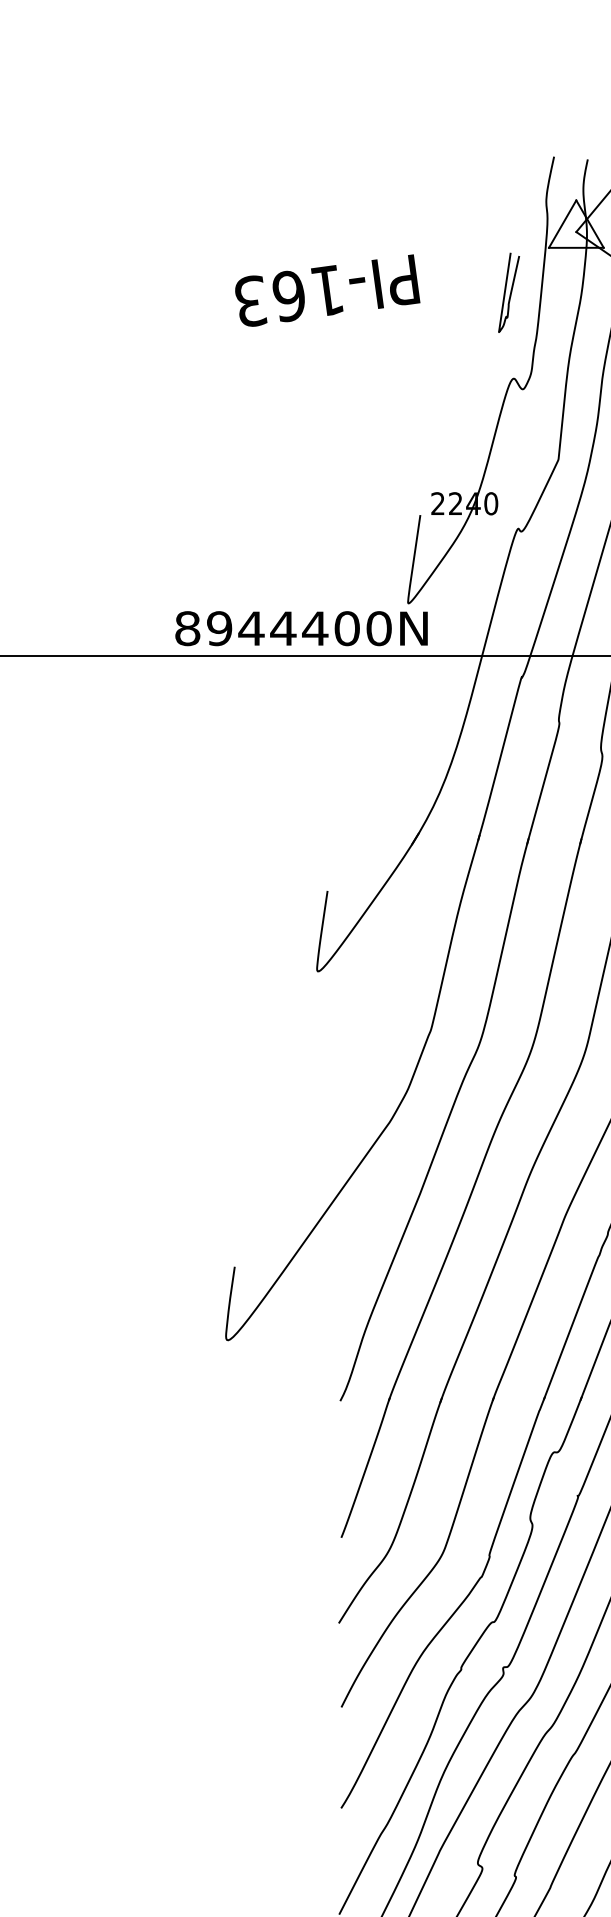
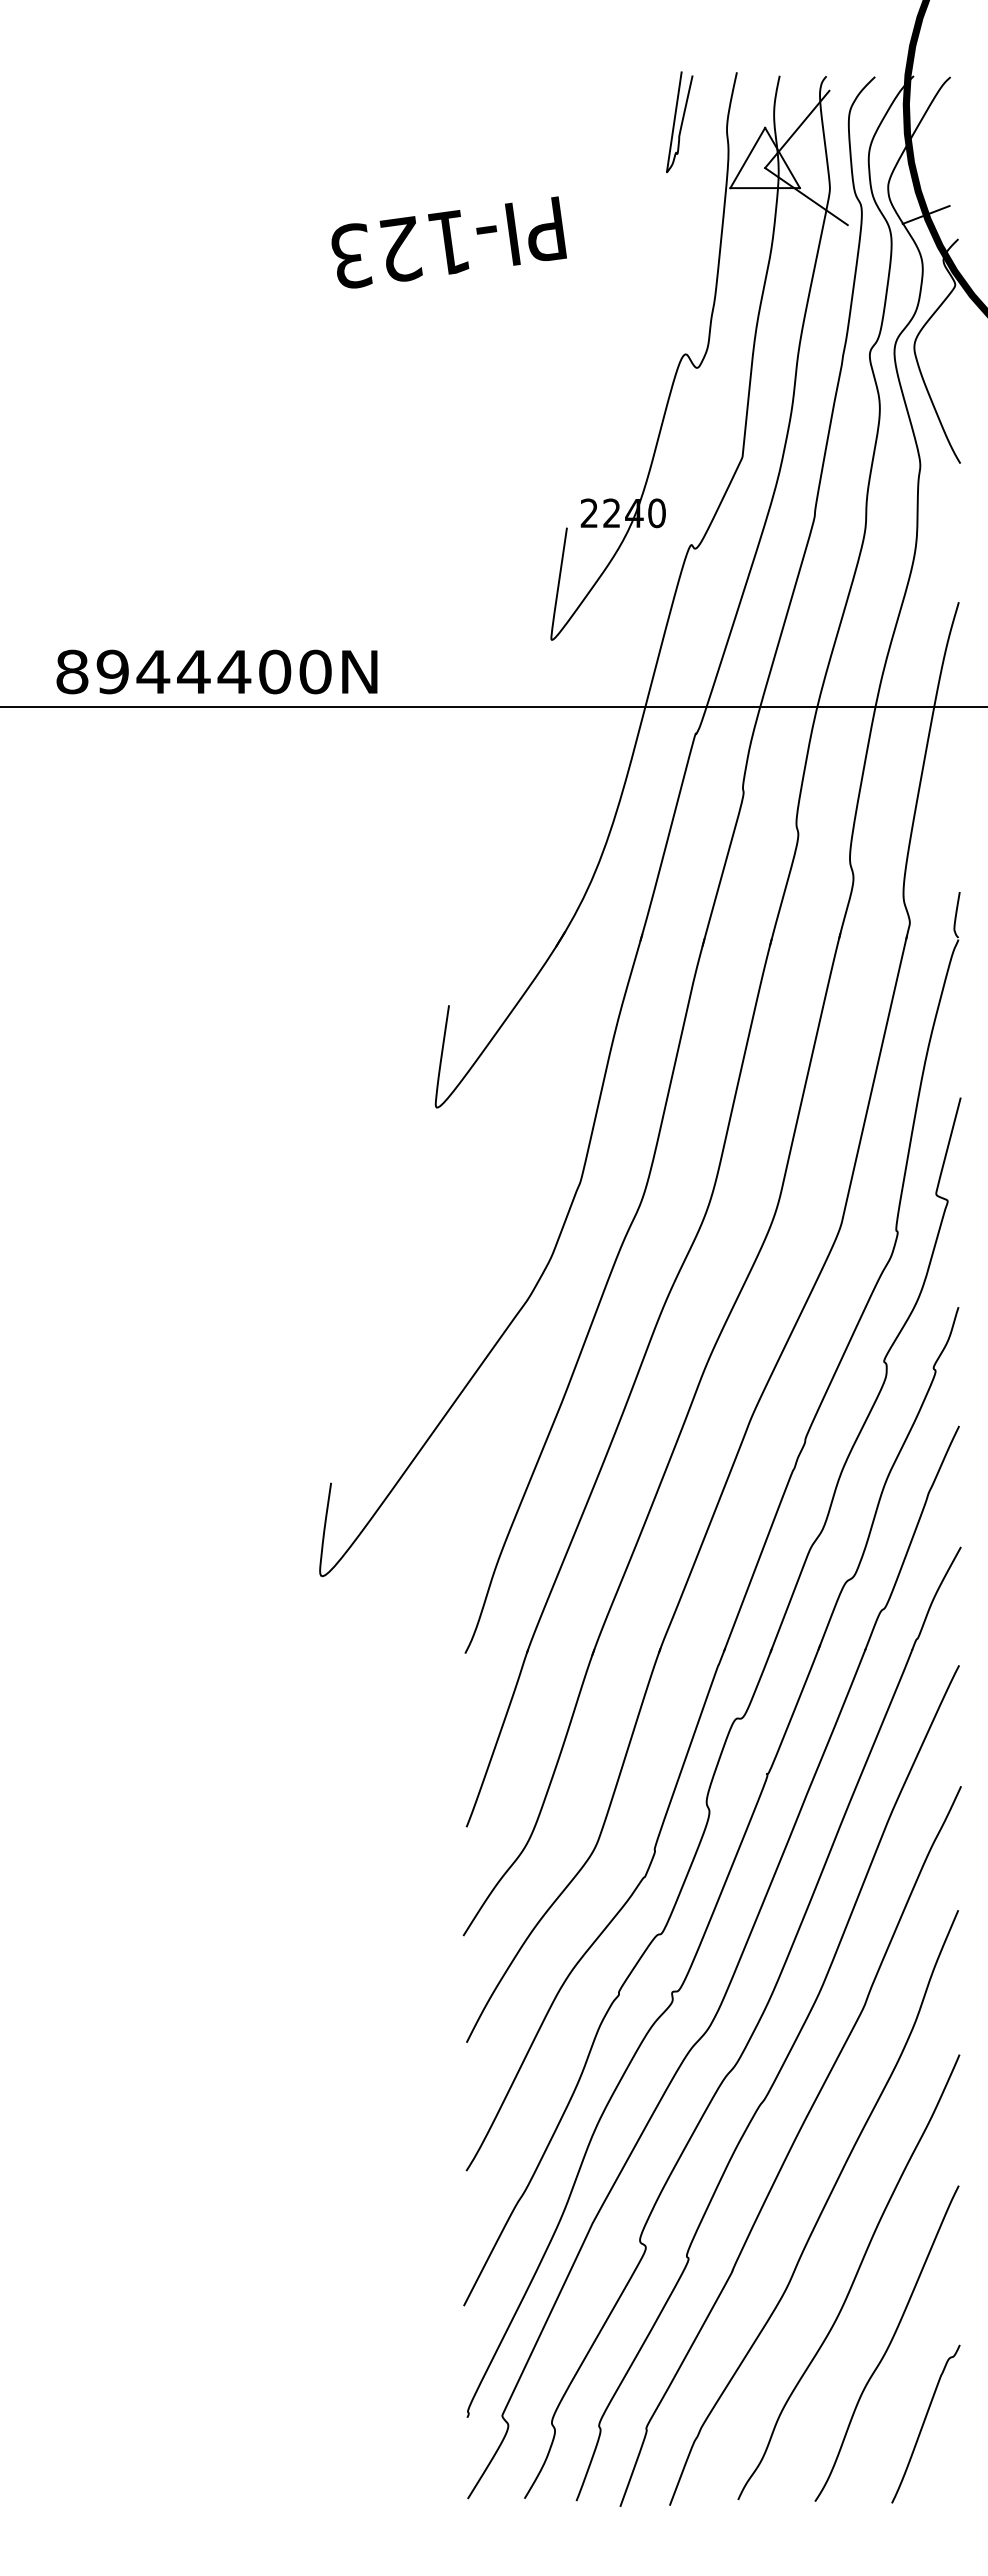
curve: (510, 292) -> (681, 121), moved
text: (289, 296) -> (400, 249), PI-163 -> PI-123
text: (301, 628) -> (216, 671), moved

